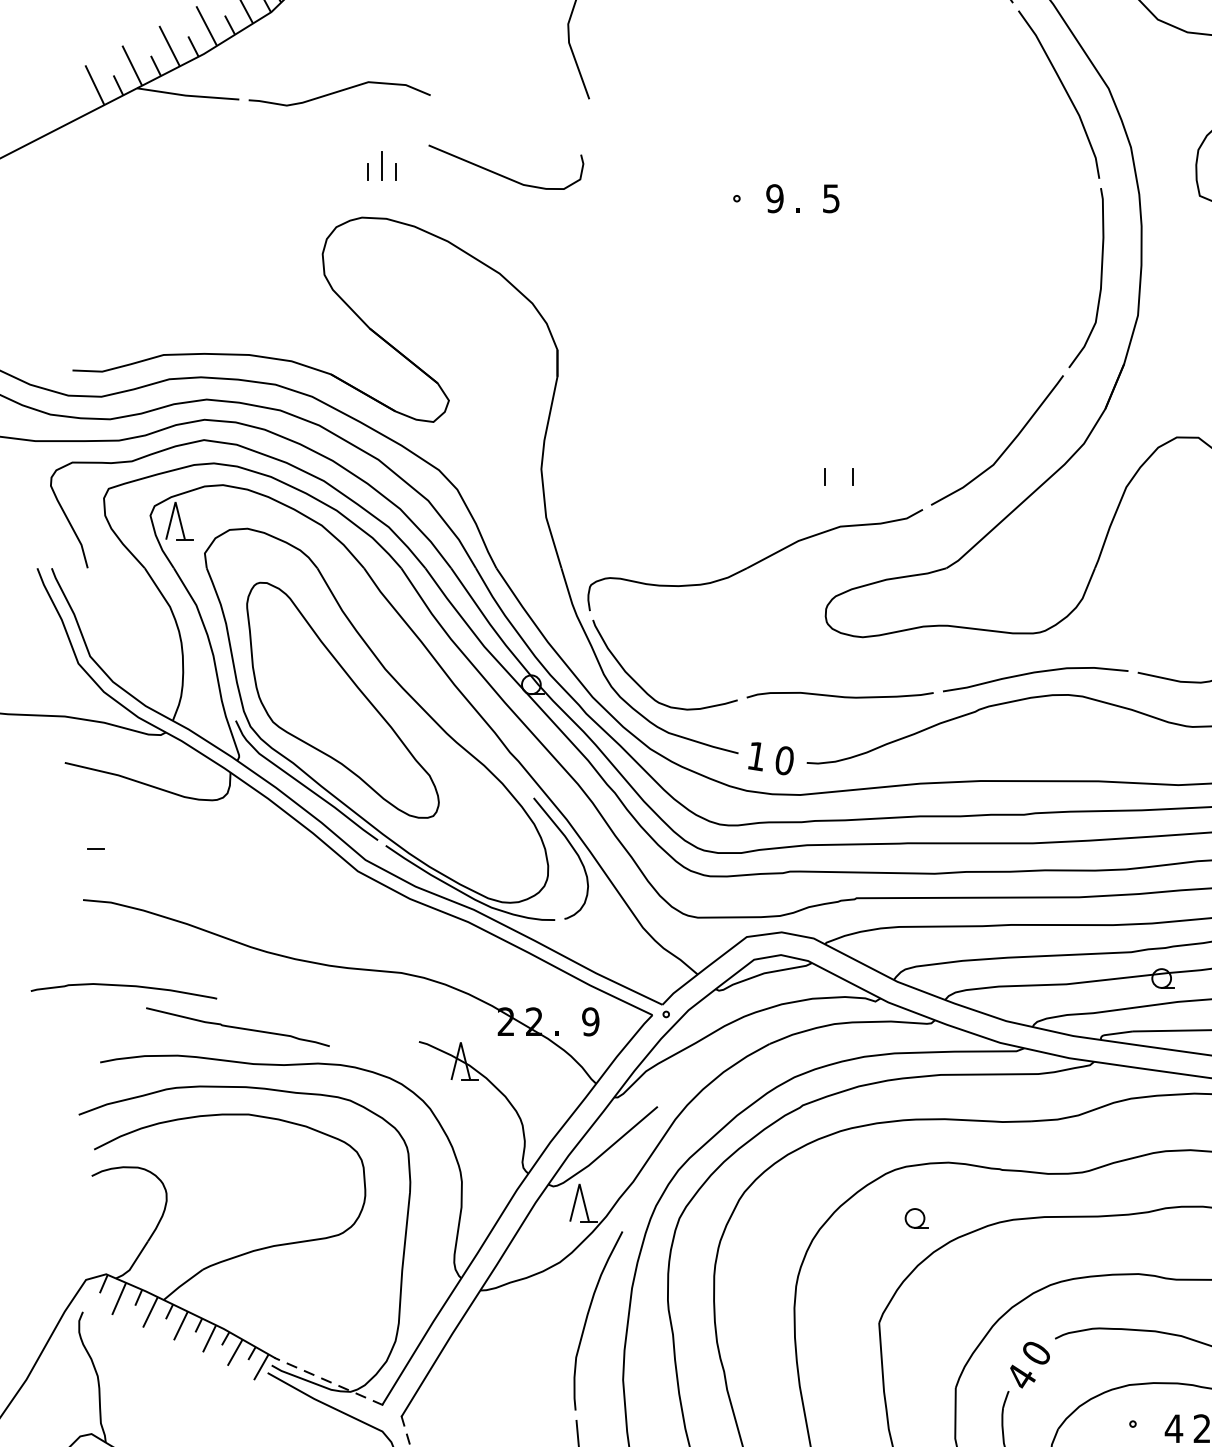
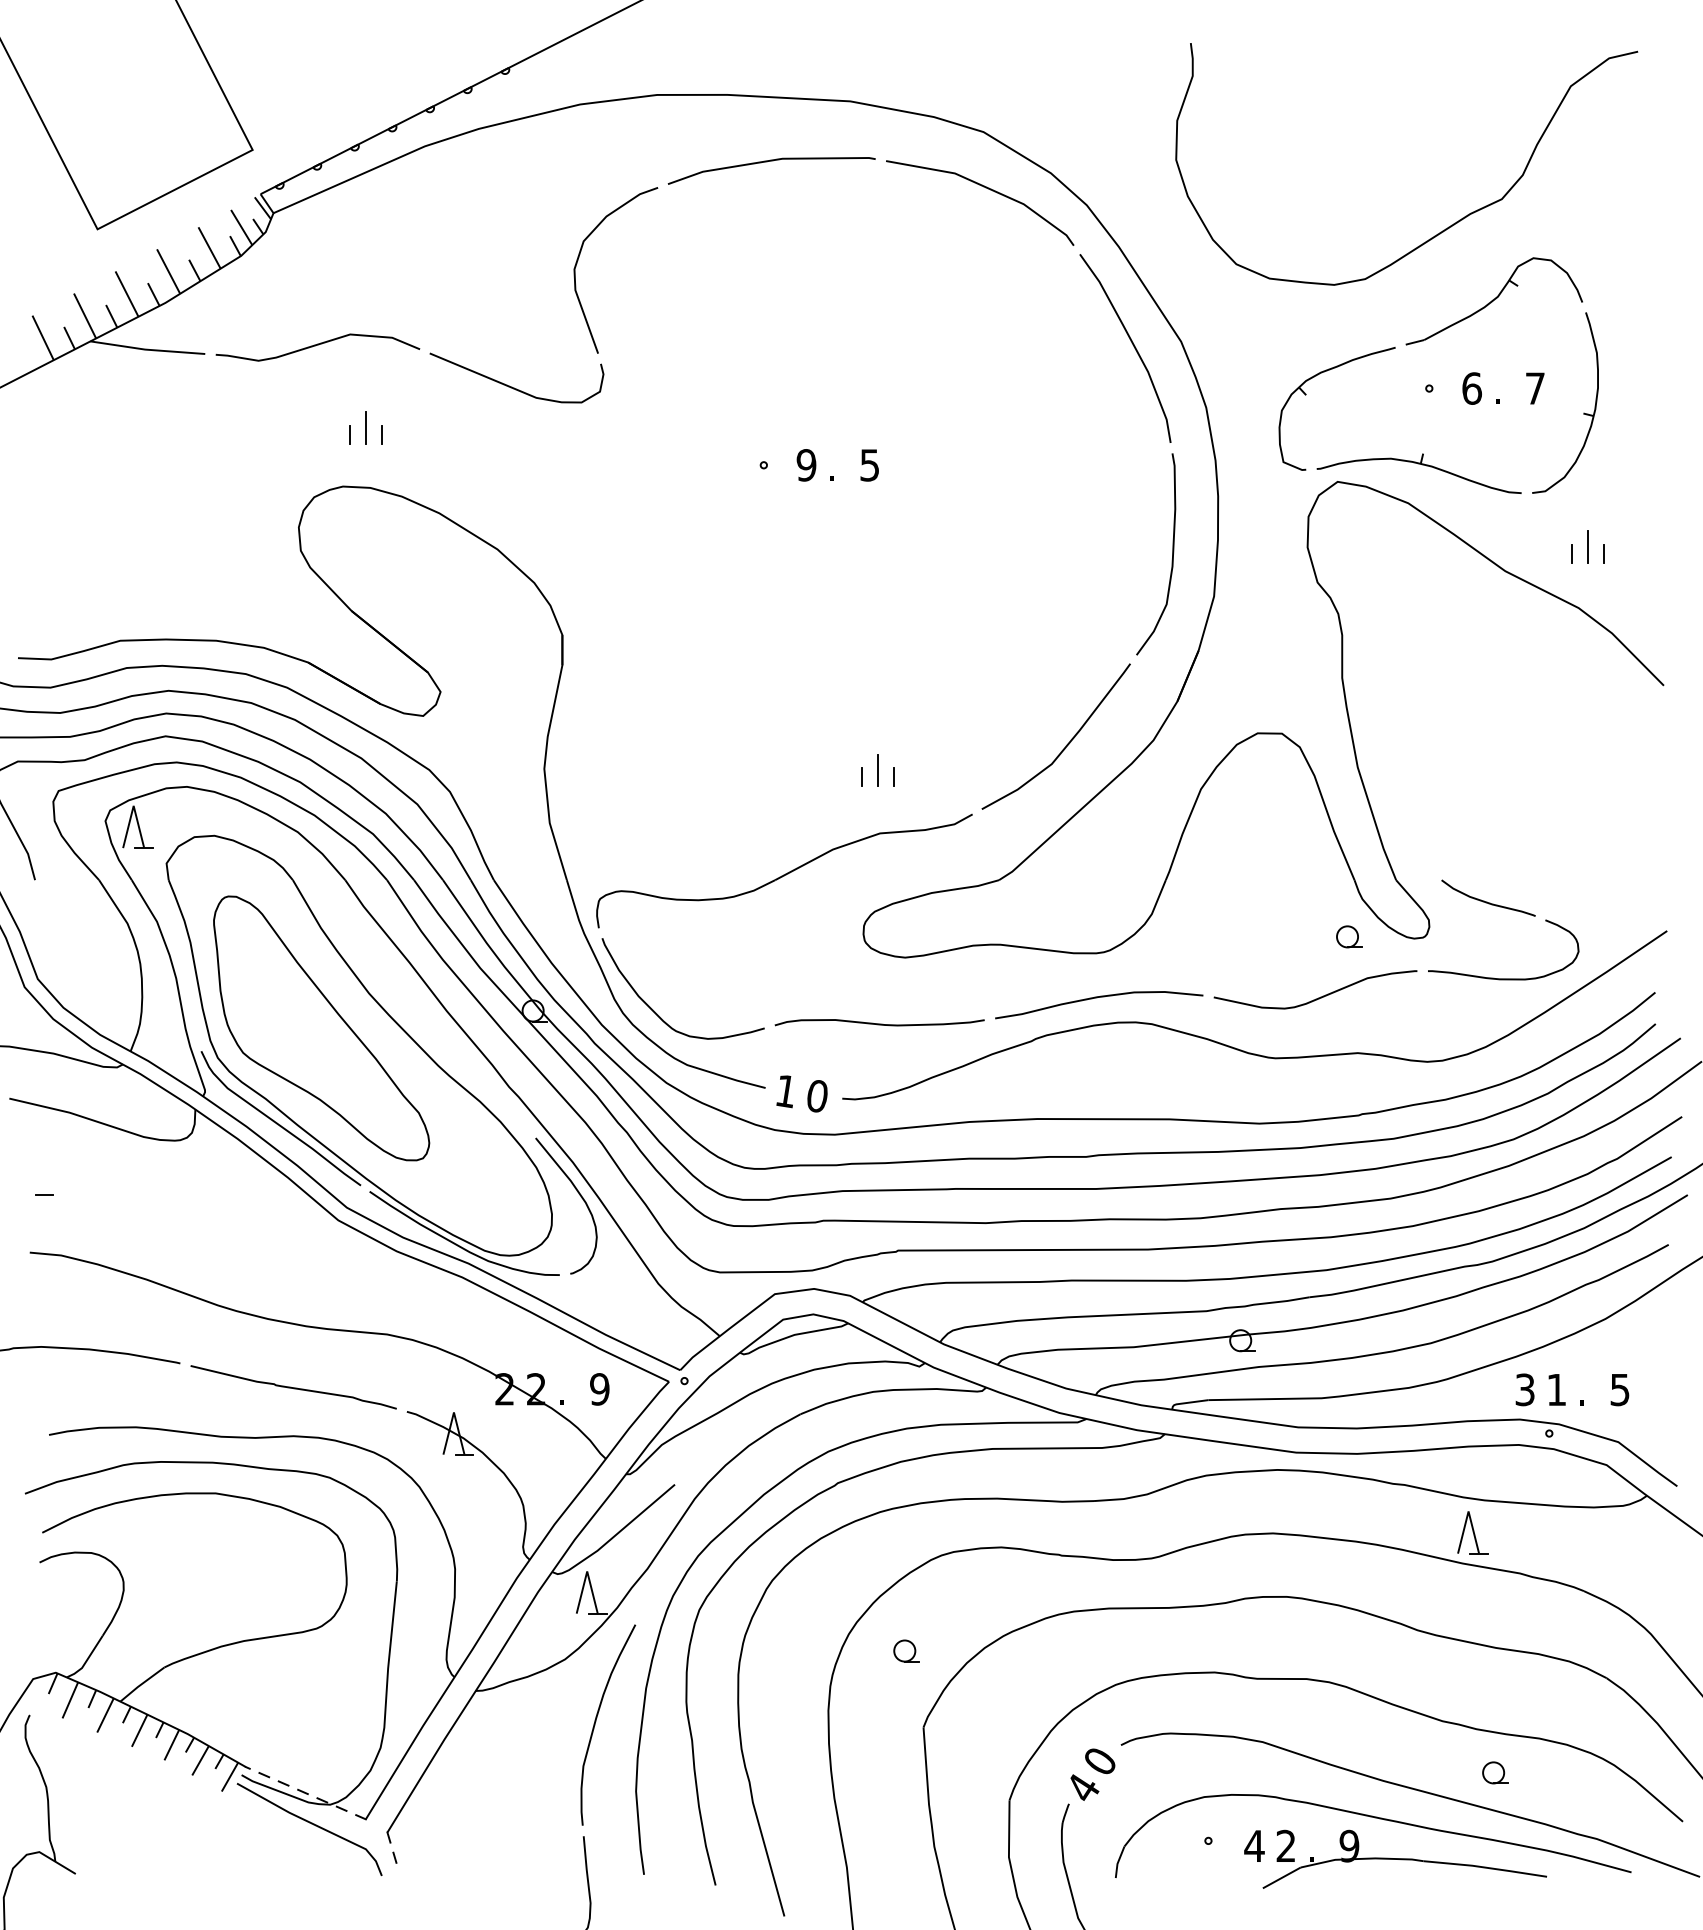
curve: (502, 174) -> (512, 386), moved
line: (839, 470) -> (878, 770), added
curve: (237, 1027) -> (293, 1387), moved
part: (916, 1217) -> (906, 1650), moved

